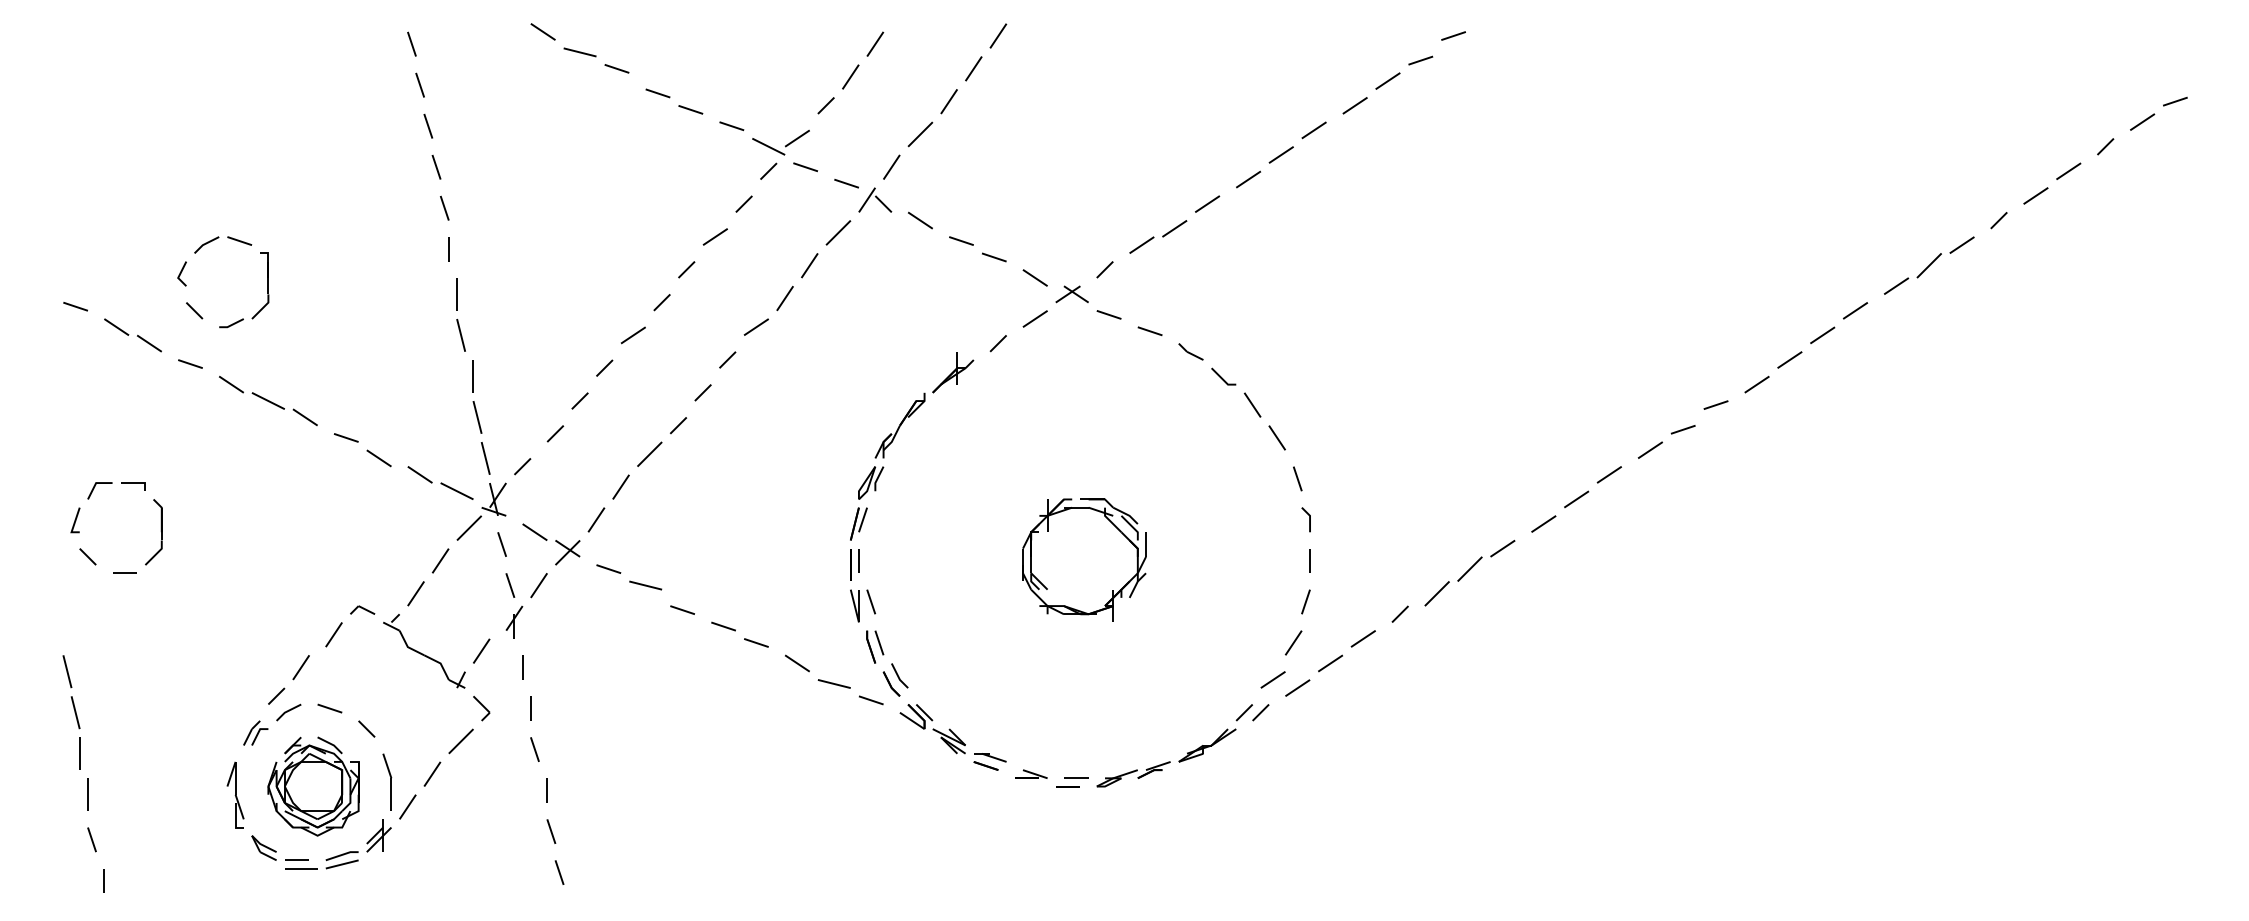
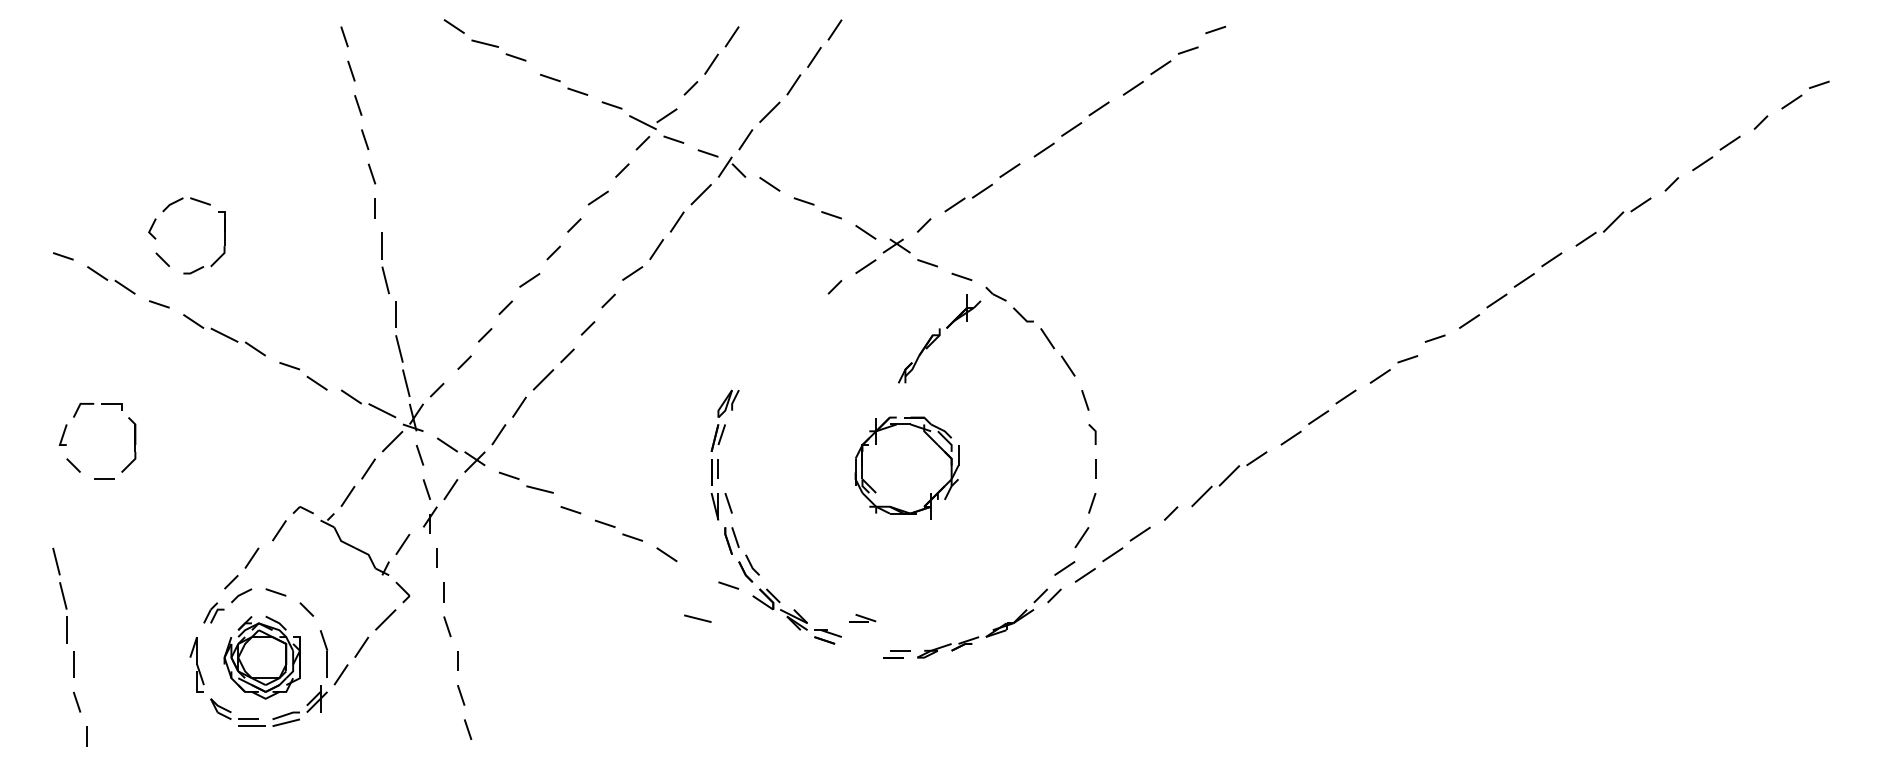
part: (924, 405) -> (939, 339), moved
line: (833, 683) -> (697, 618), moved
part: (1031, 773) -> (862, 617), moved

